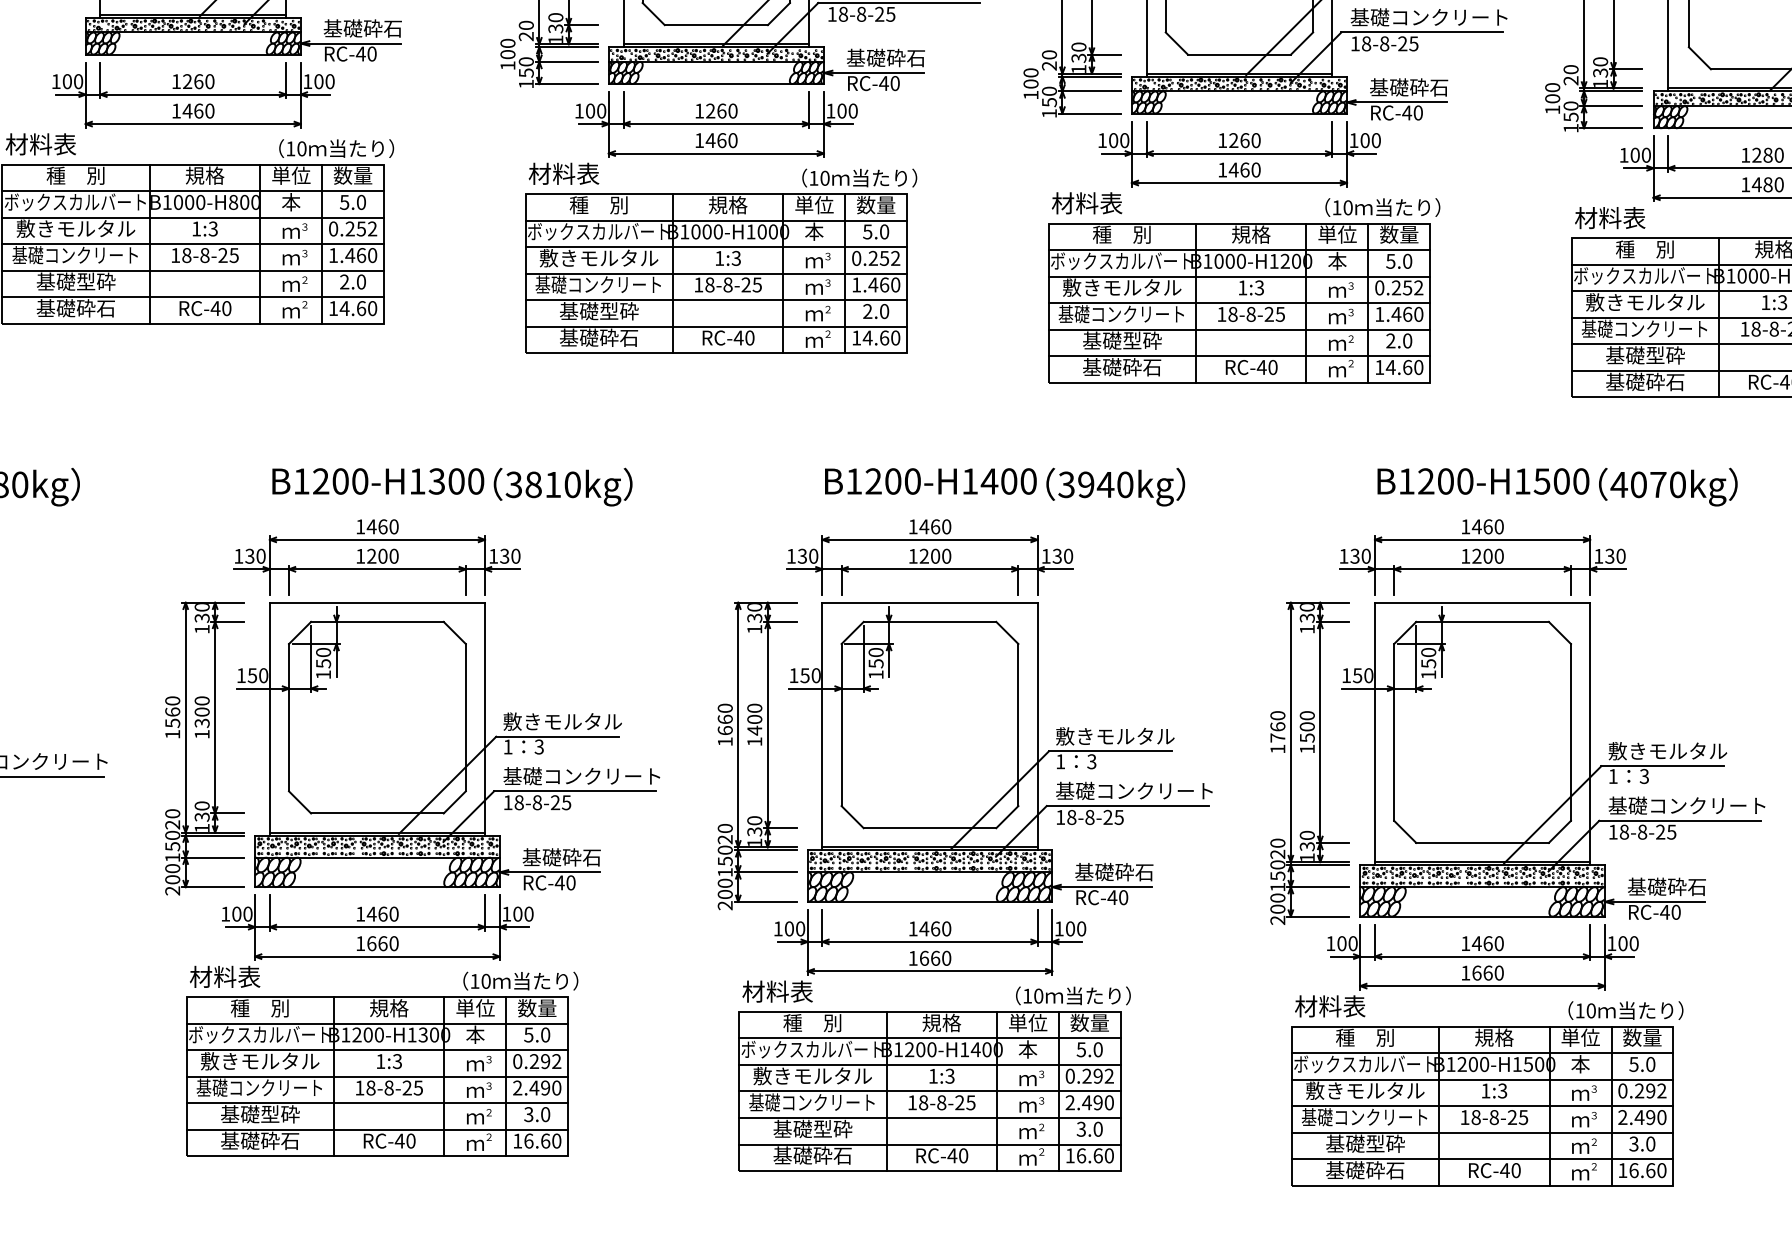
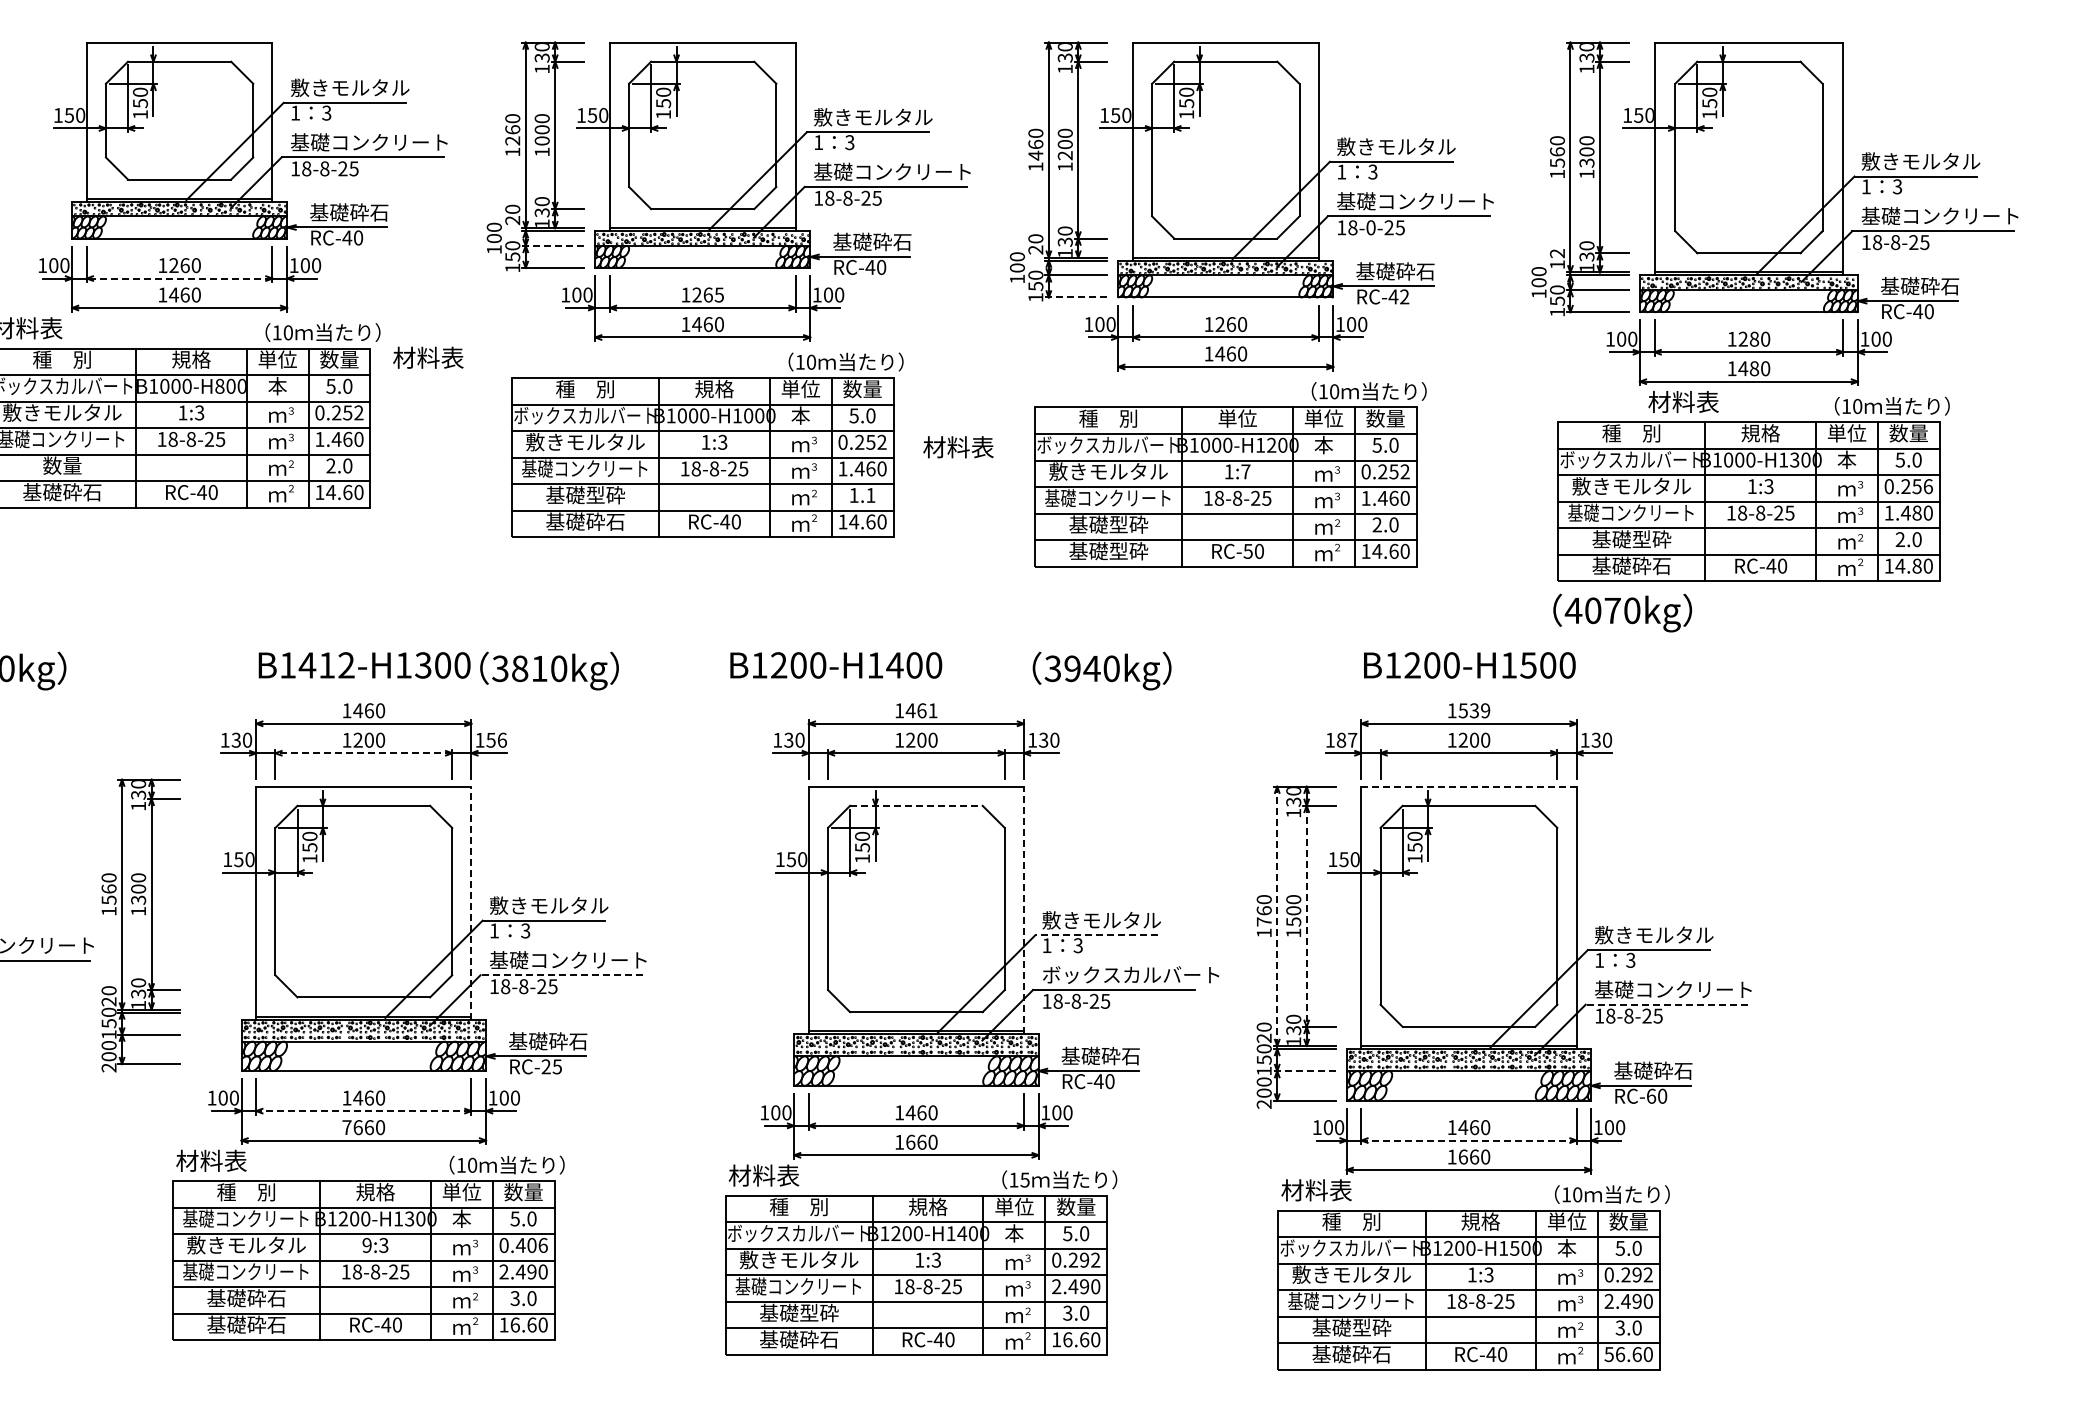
text: (1384, 43) -> (1370, 227), 18-8-25 -> 18-0-25
line: (567, 61) -> (553, 245), solid -> dashed
text: (1571, 75) -> (1557, 259), 20 -> 12
line: (193, 94) -> (179, 278), solid -> dashed
text: (732, 110) -> (718, 294), 1260 -> 1265
text: (1418, 112) -> (1404, 296), RC-40 -> RC-42
line: (1090, 113) -> (1076, 297), solid -> dashed
text: (564, 173) -> (428, 357), moved
text: (1087, 203) -> (958, 447), moved
text: (1610, 217) -> (1683, 401), moved
text: (1251, 234) -> (1237, 418), 規格 -> 単位
text: (76, 281) -> (62, 465), 基礎型砕 -> 数量
text: (1259, 287) -> (1245, 471), 1:3 -> 1:7
text: (876, 310) -> (862, 494), 2.0 -> 1.1
text: (1142, 367) -> (1128, 551), 基礎砕石 -> 基礎型砕
text: (1262, 367) -> (1248, 551), RC-40 -> RC-50
text: (340, 481) -> (326, 665), B1200-H1300 -> B1412-H1300
text: (931, 481) -> (836, 665), moved
text: (1668, 486) -> (1622, 612), moved
text: (946, 526) -> (932, 710), 1460 -> 1461
text: (1488, 526) -> (1474, 710), 1460 -> 1539
text: (510, 555) -> (496, 739), 130 -> 156
text: (1360, 555) -> (1346, 739), 130 -> 187
line: (377, 569) -> (363, 753), solid -> dashed
line: (1482, 602) -> (1468, 786), solid -> dashed
line: (930, 621) -> (916, 805), solid -> dashed
line: (485, 718) -> (471, 902), solid -> dashed
line: (1037, 726) -> (1023, 910), solid -> dashed
line: (1291, 732) -> (1277, 916), solid -> dashed
line: (1320, 732) -> (1306, 916), solid -> dashed
part: (204, 748) -> (140, 925), moved
line: (1110, 751) -> (1096, 935), solid -> dashed
part: (757, 755) -> (743, 939), removed
text: (1144, 790) -> (1130, 974), 基礎コンクリート -> ボックスカルバート
line: (575, 791) -> (561, 975), solid -> dashed
line: (1680, 820) -> (1666, 1004), solid -> dashed
text: (565, 882) -> (551, 1066), RC-40 -> RC-25
line: (1319, 887) -> (1305, 1071), solid -> dashed
text: (1665, 911) -> (1651, 1095), RC-40 -> RC-60
line: (377, 927) -> (363, 1111), solid -> dashed
text: (360, 943) -> (346, 1127), 1660 -> 7660
line: (1482, 956) -> (1468, 1140), solid -> dashed
text: (1038, 995) -> (1024, 1179), 10 -> 15
text: (259, 1034) -> (245, 1218), ボックスカルバート -> 基礎コンクリート
text: (380, 1061) -> (366, 1245), 1:3 -> 9:3
text: (545, 1061) -> (531, 1245), 0.292 -> 0.406
text: (280, 1114) -> (266, 1298), 基礎型砕 -> 基礎砕石
text: (1622, 1170) -> (1608, 1354), 16.60 -> 56.60

